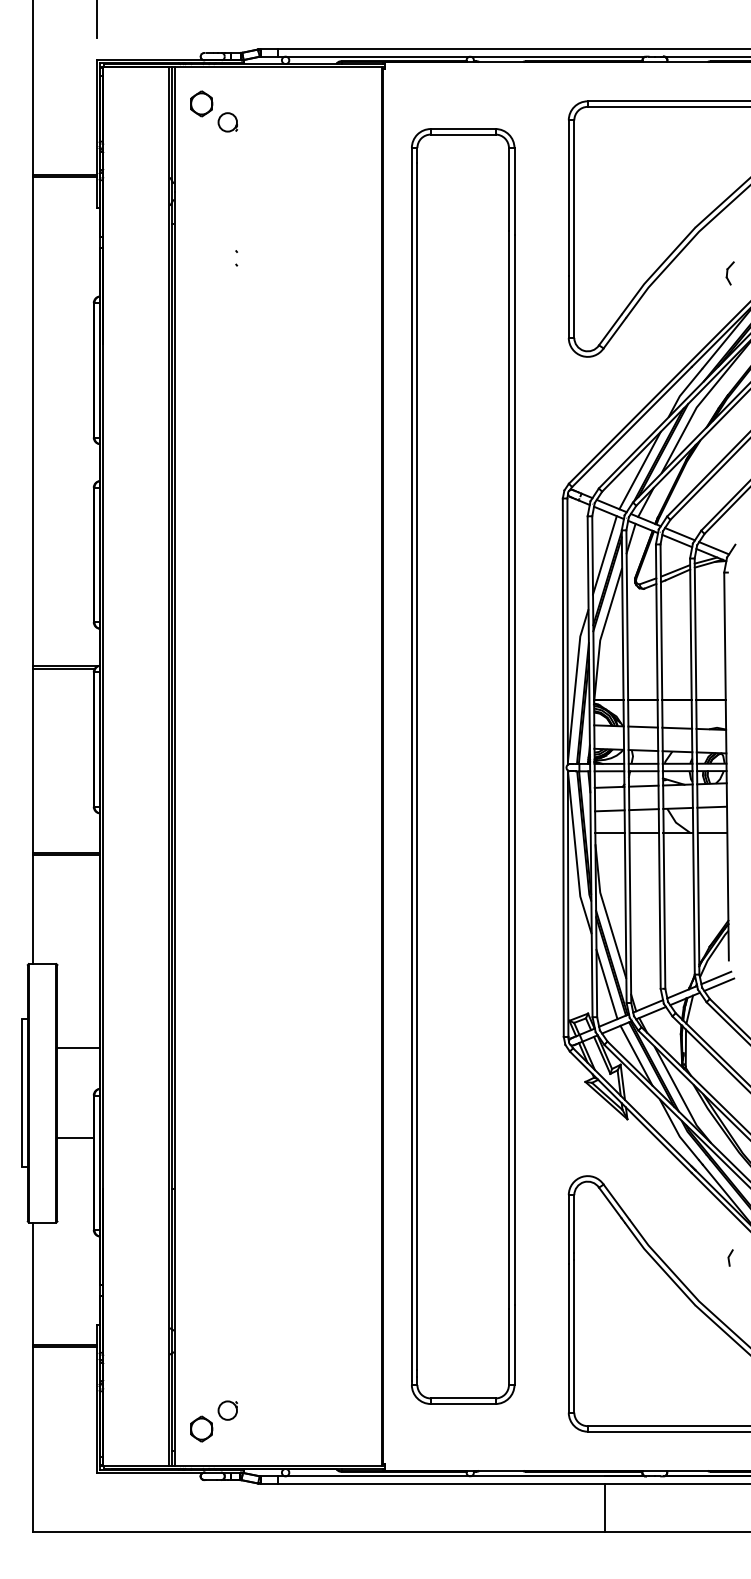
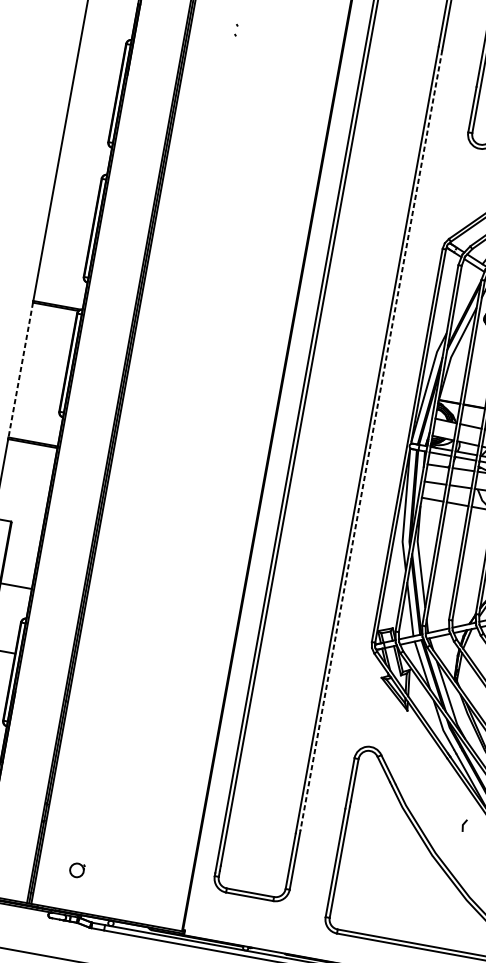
line: (604, 555) -> (465, 296), removed
line: (32, 761) -> (20, 370), solid -> dashed
line: (514, 769) -> (371, 440), solid -> dashed
part: (201, 1428) -> (55, 879), removed

